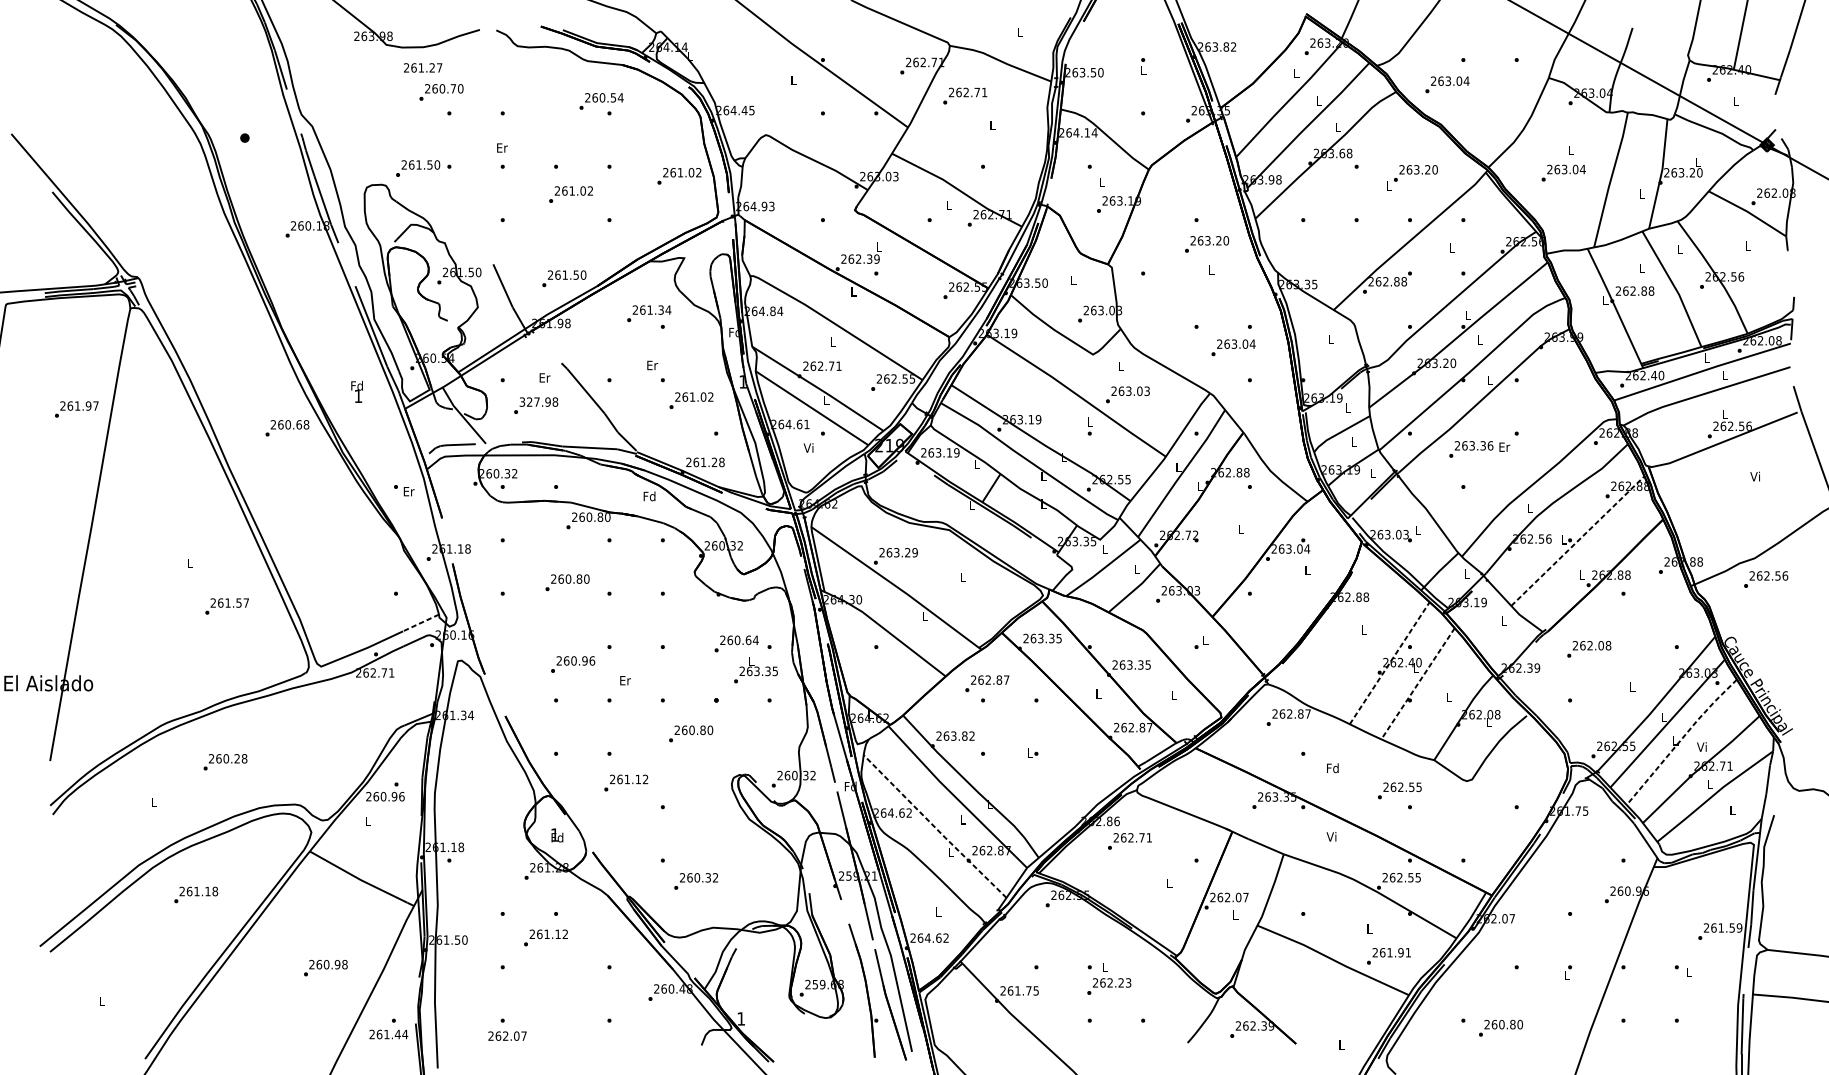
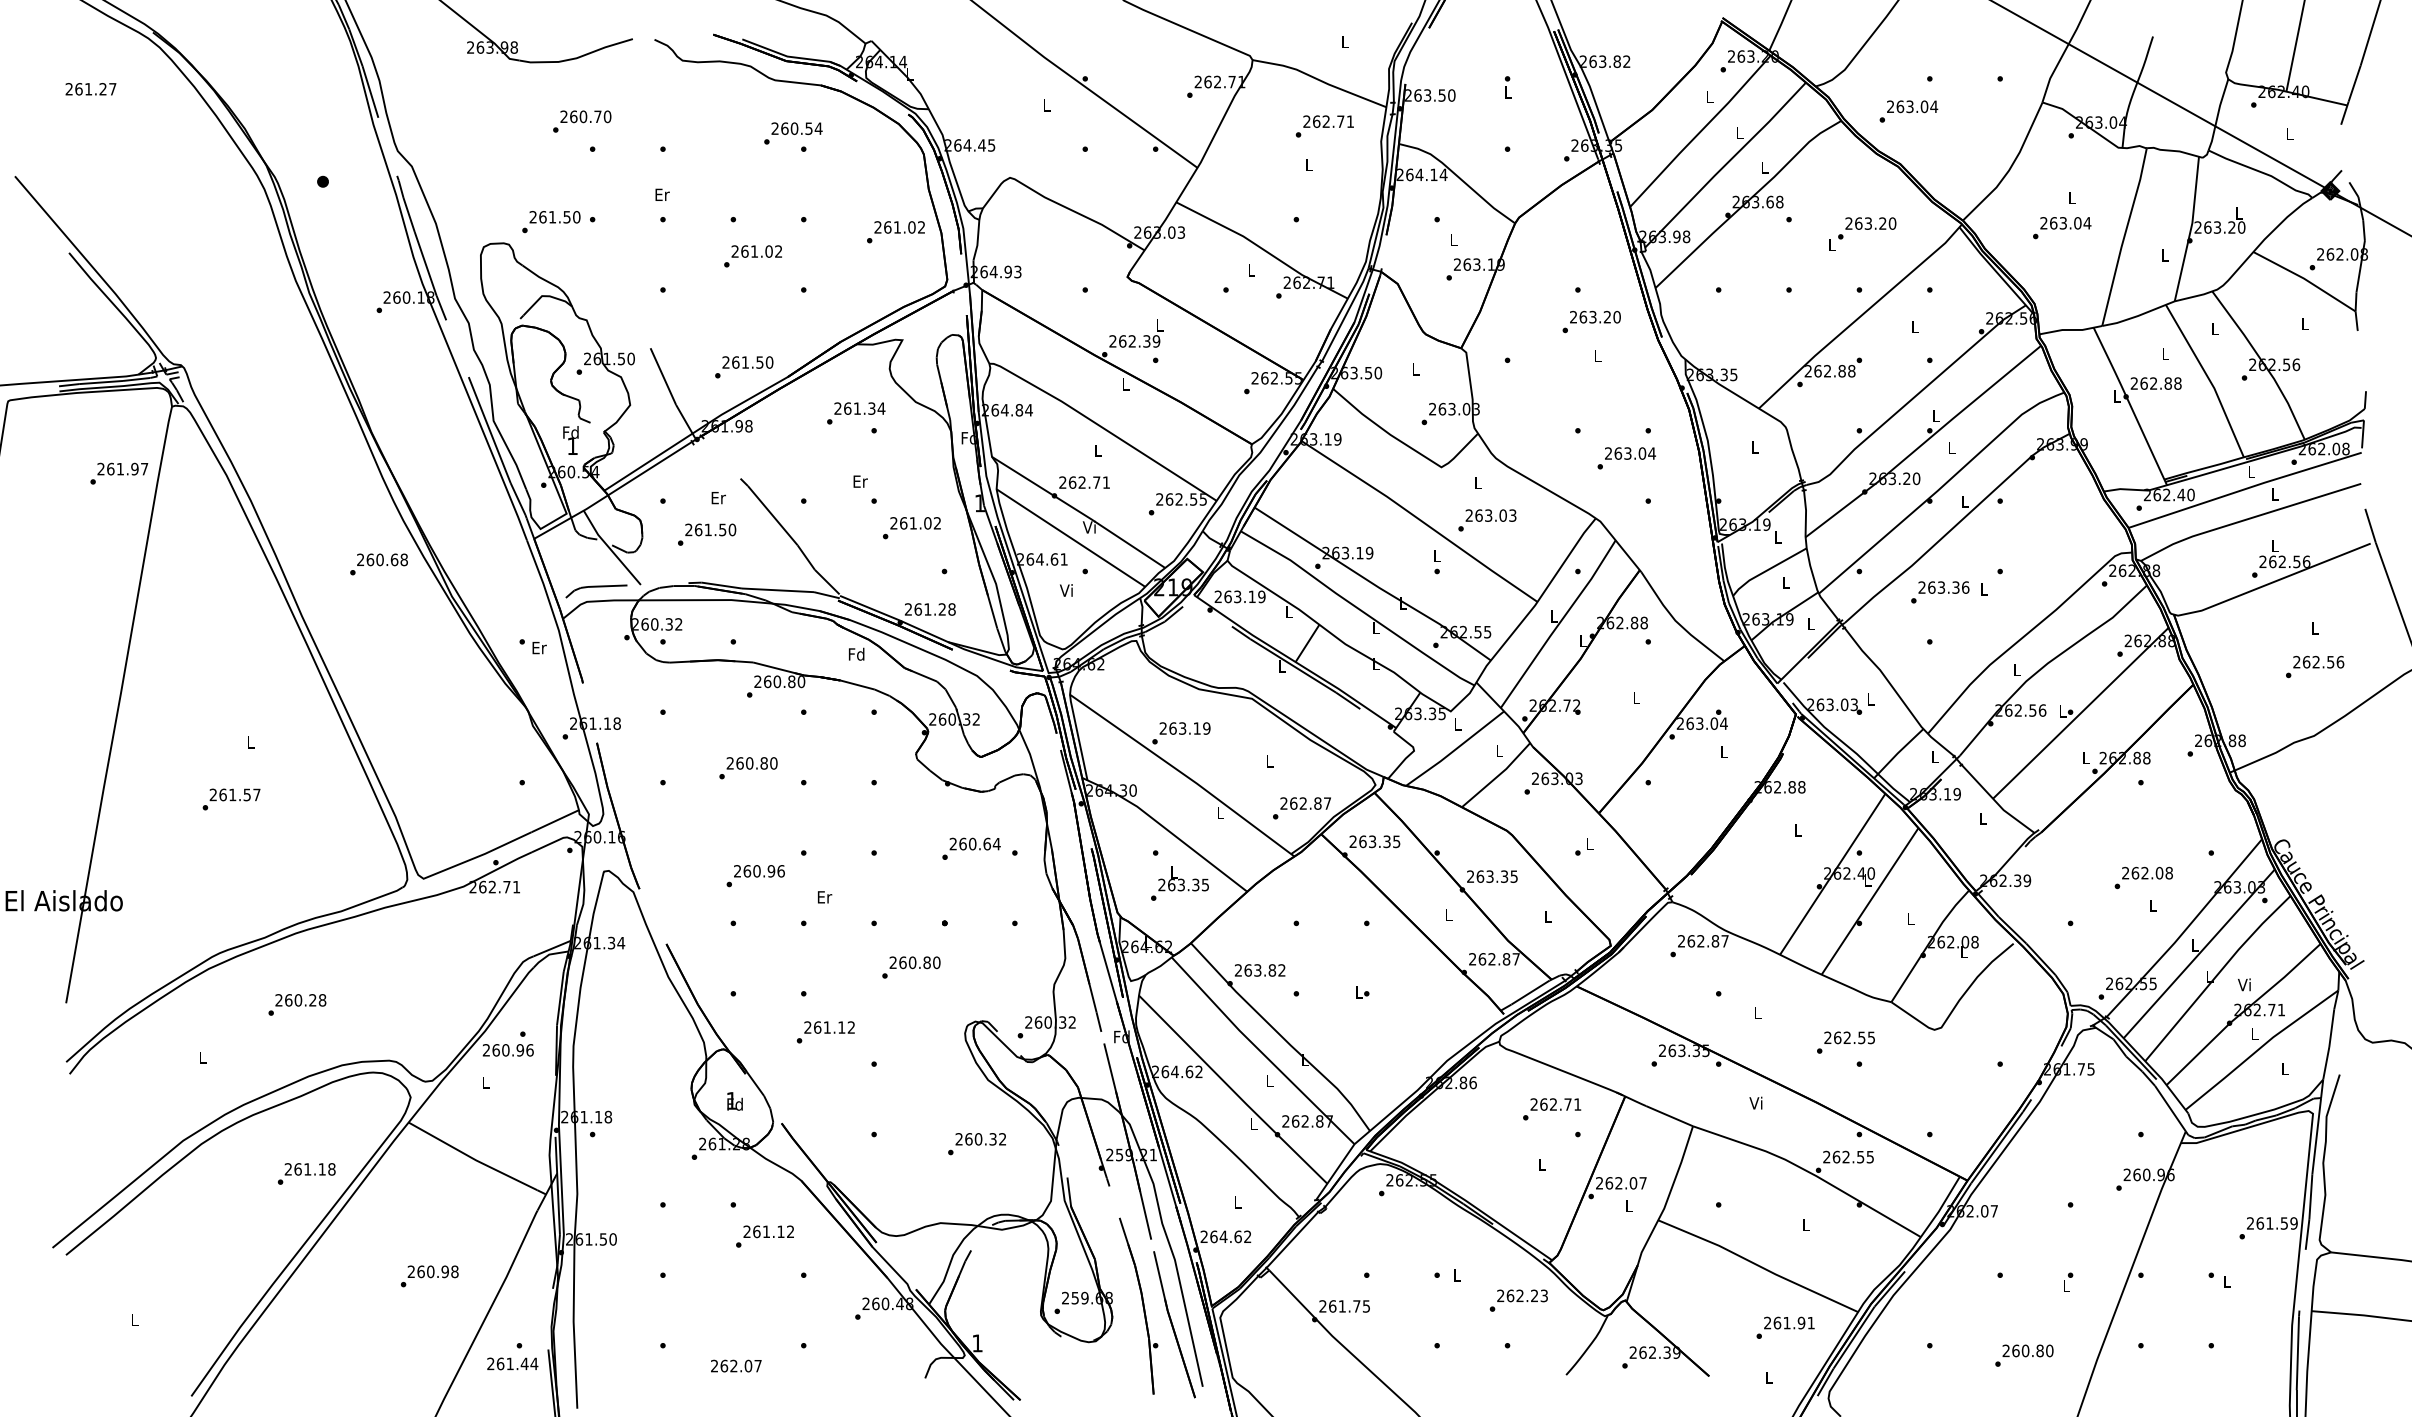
text: (422, 68) -> (90, 89), moved
text: (964, 96) -> (1324, 126), moved
text: (356, 391) -> (570, 440), moved
text: (825, 399) -> (1088, 526), L -> Vi
text: (538, 401) -> (710, 529), 327.98 -> 261.50
text: (76, 409) -> (119, 473), moved
text: (1504, 447) -> (1984, 589), Er -> L
text: (1755, 476) -> (2314, 627), Vi -> L
line: (1577, 541) -> (2080, 713), dashed -> solid
text: (907, 552) -> (1196, 728), 263.29 -> 263.19
text: (1766, 579) -> (2315, 666), moved
text: (227, 606) -> (231, 799), moved
line: (420, 623) -> (554, 821), dashed -> solid
text: (1589, 648) -> (2143, 877), moved
line: (1389, 663) -> (1832, 874), dashed -> solid
text: (755, 670) -> (1179, 883), moved
text: (986, 683) -> (1301, 808), moved
line: (1418, 683) -> (1870, 901), dashed -> solid
line: (1680, 739) -> (2216, 975), dashed -> solid
text: (1332, 768) -> (1757, 1012), Fd -> L
line: (934, 827) -> (1232, 1090), dashed -> solid
text: (1130, 841) -> (1552, 1109), moved
text: (695, 881) -> (976, 1144), moved
text: (196, 894) -> (306, 1173), moved
text: (545, 937) -> (764, 1236), moved
text: (1388, 956) -> (1785, 1327), moved
text: (1109, 986) -> (1518, 1300), moved
text: (1501, 1028) -> (2024, 1355), moved
text: (507, 1035) -> (736, 1365), moved

